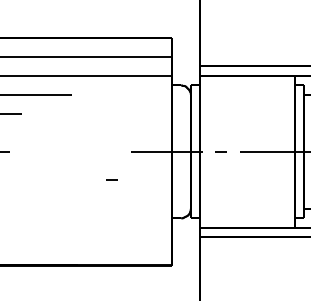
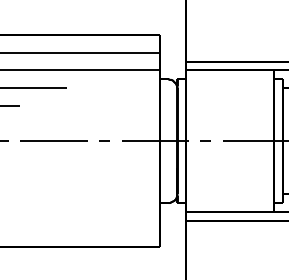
line: (58, 151) -> (54, 140), added
line: (111, 179) -> (103, 140), moved

